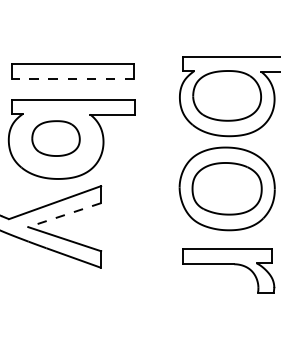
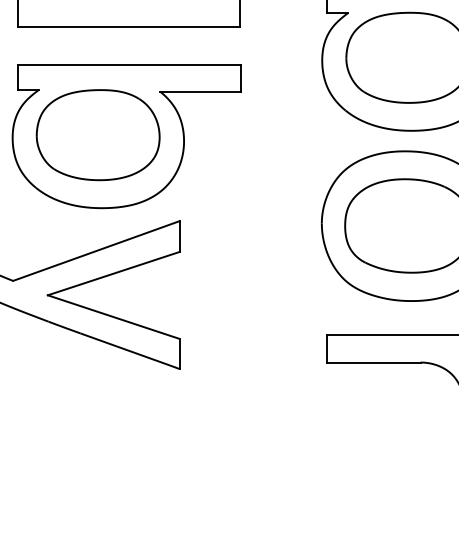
line: (72, 78) -> (127, 26), dashed -> solid
part: (55, 138) -> (97, 134), size x1.43
line: (64, 215) -> (113, 274), dashed -> solid

